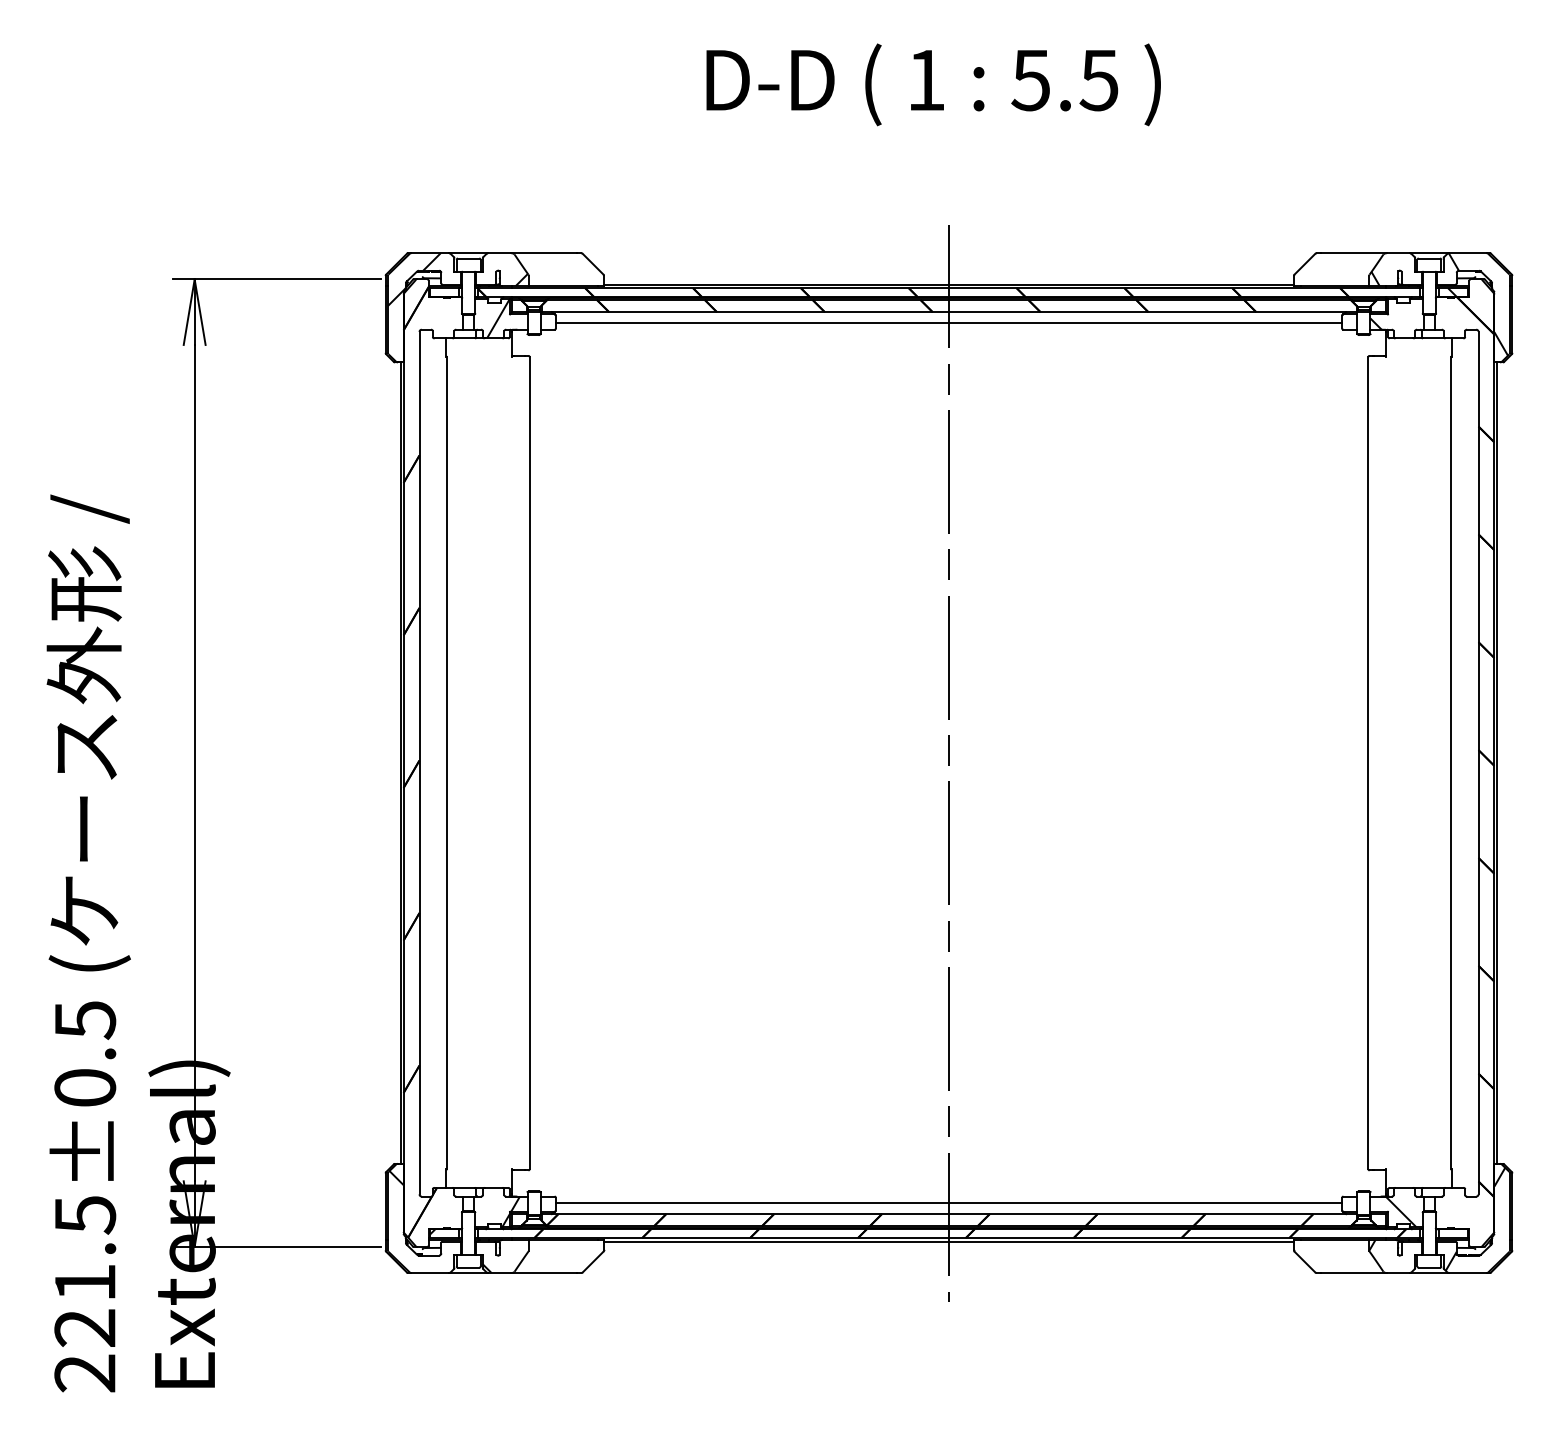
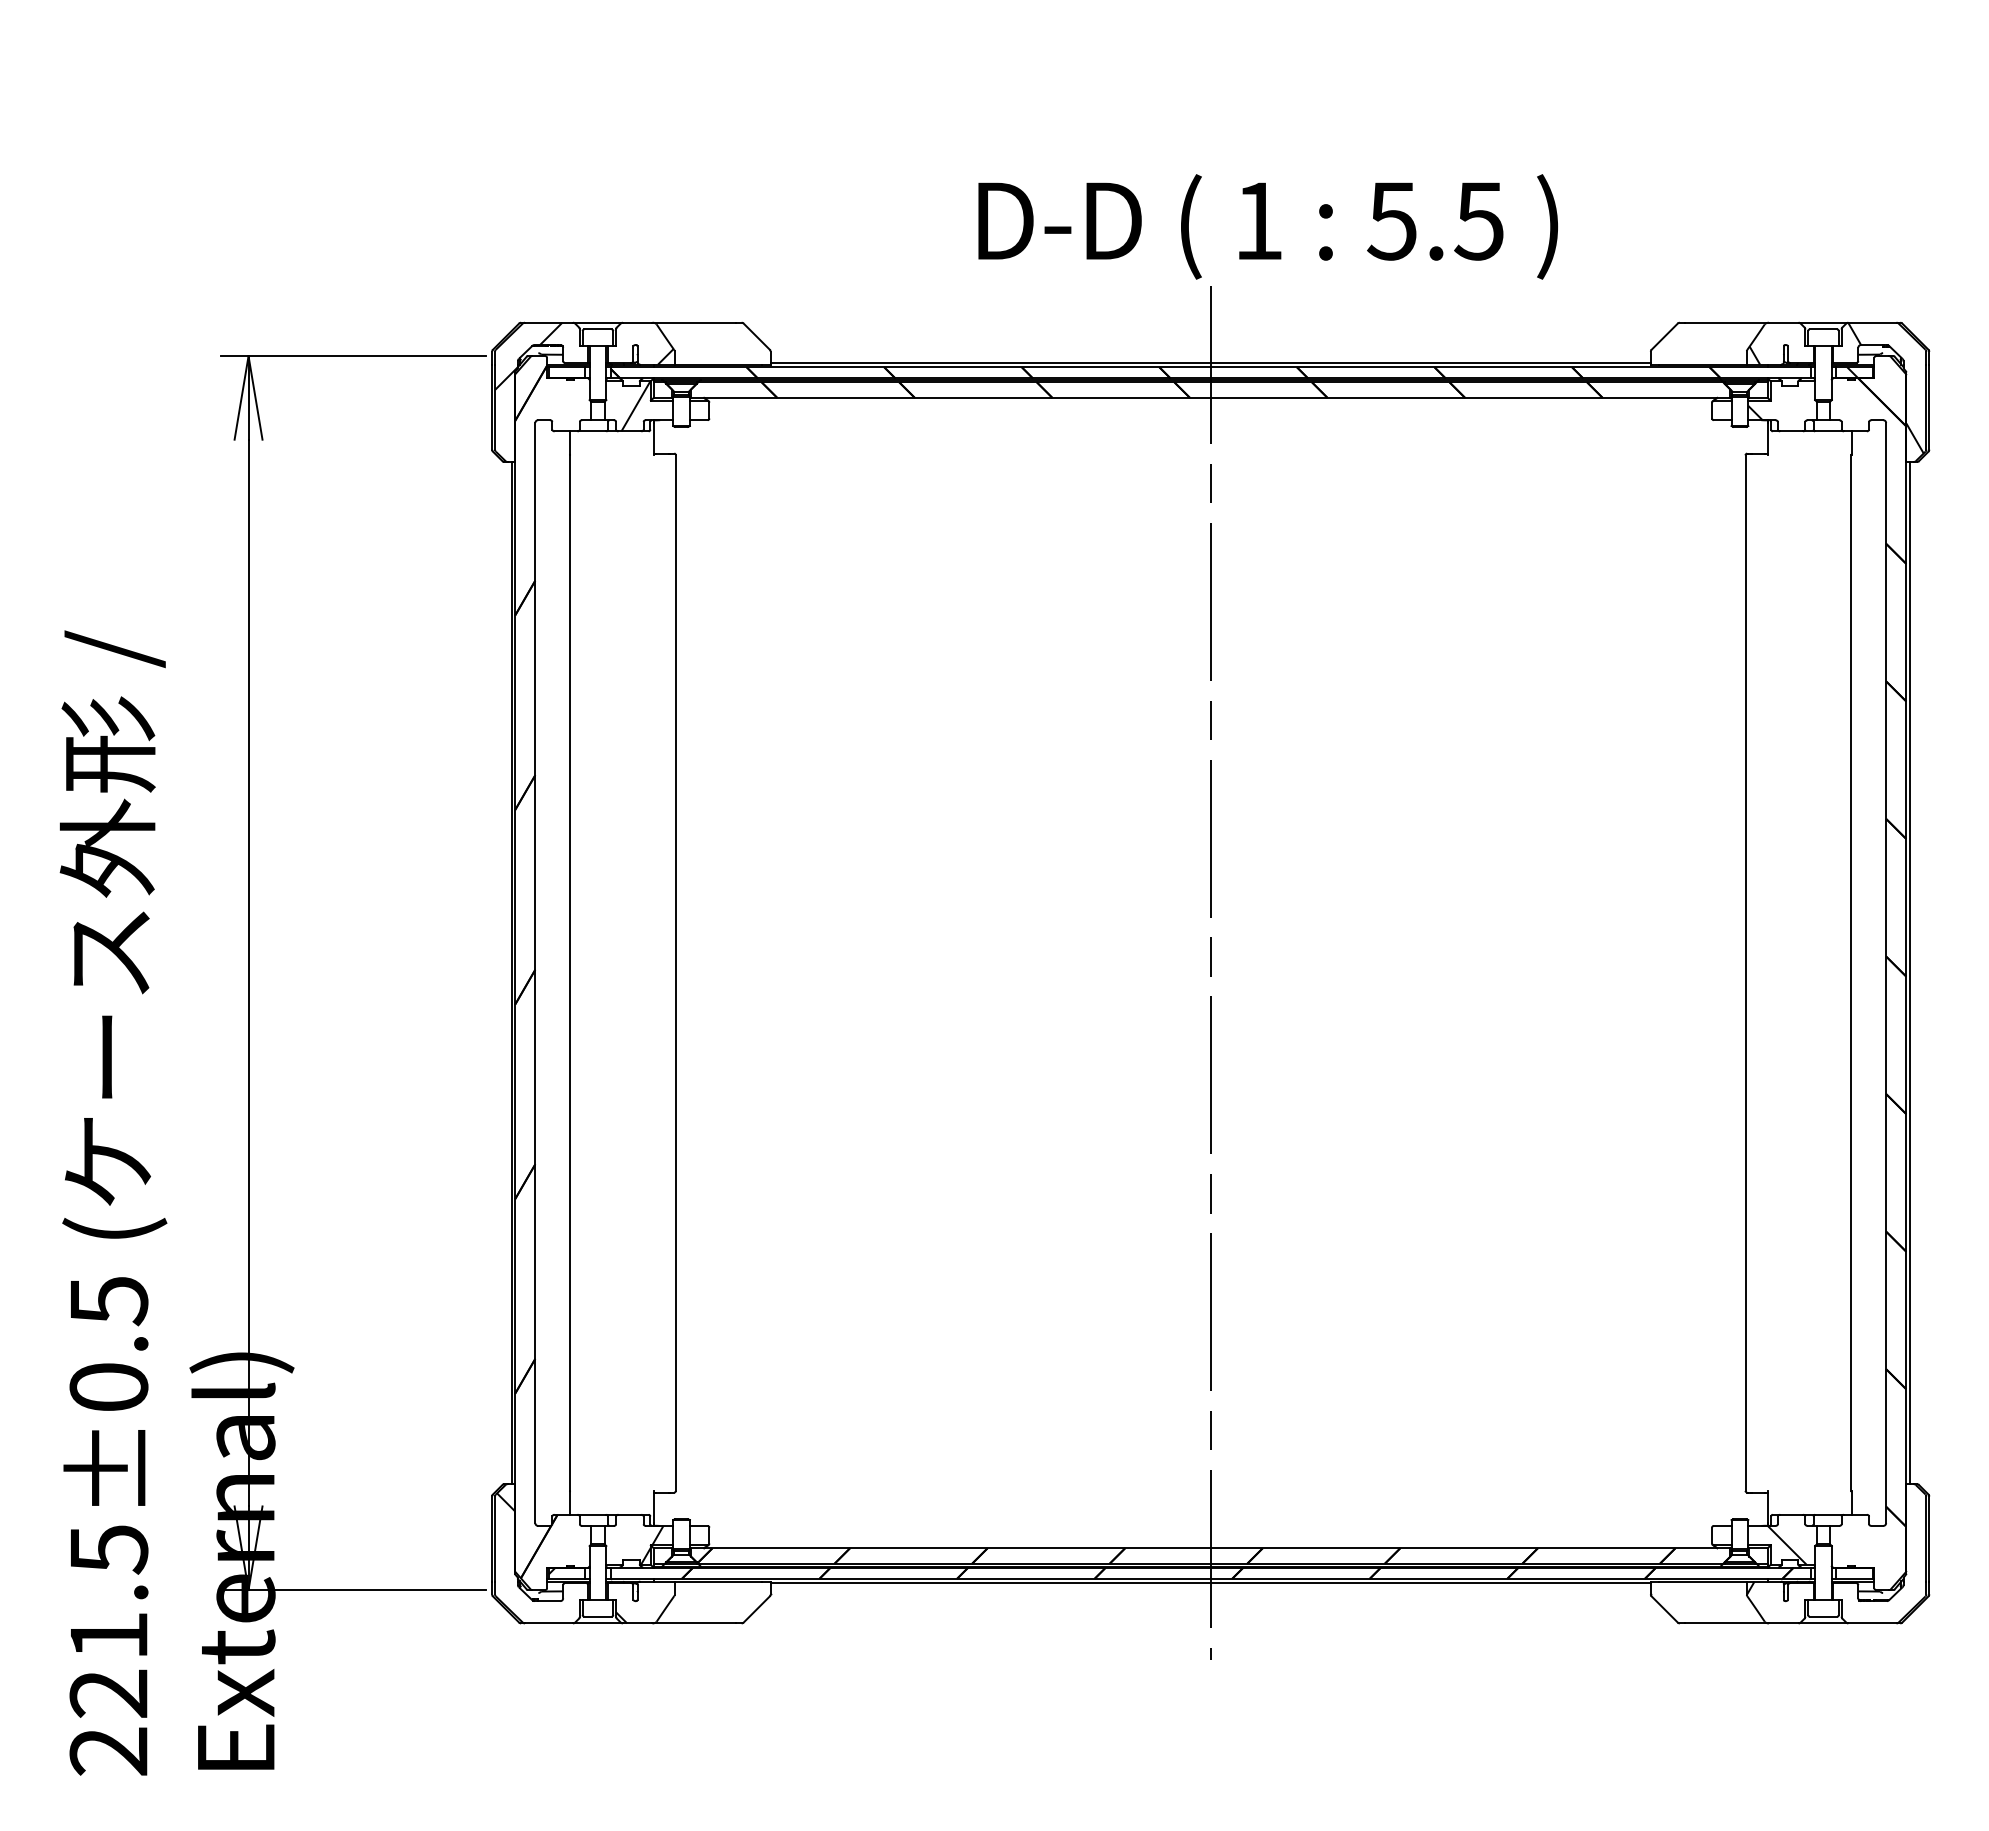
text: (933, 84) -> (1267, 226), moved
line: (948, 322) -> (1210, 411), removed
line: (948, 1203) -> (1210, 1534), removed
hatch: (1475, 1218) -> (1882, 1554), removed

